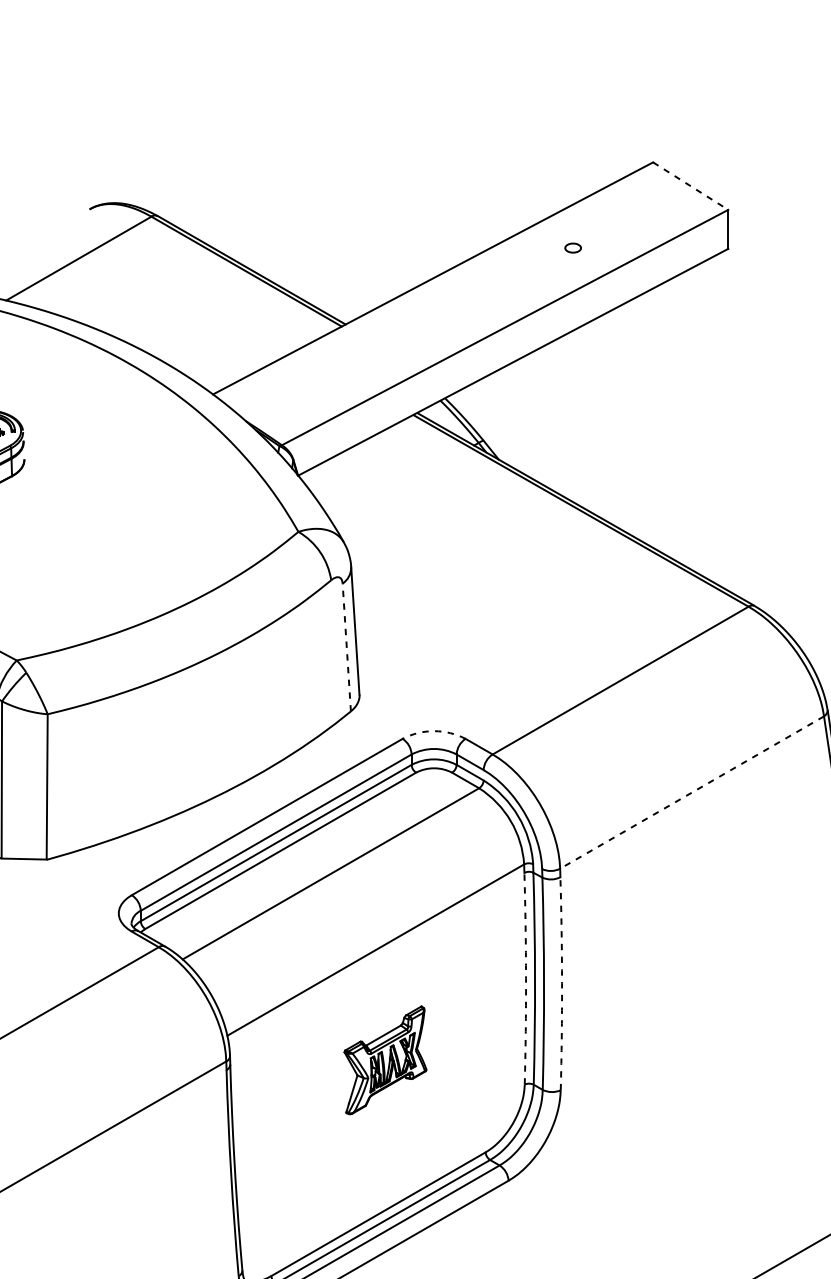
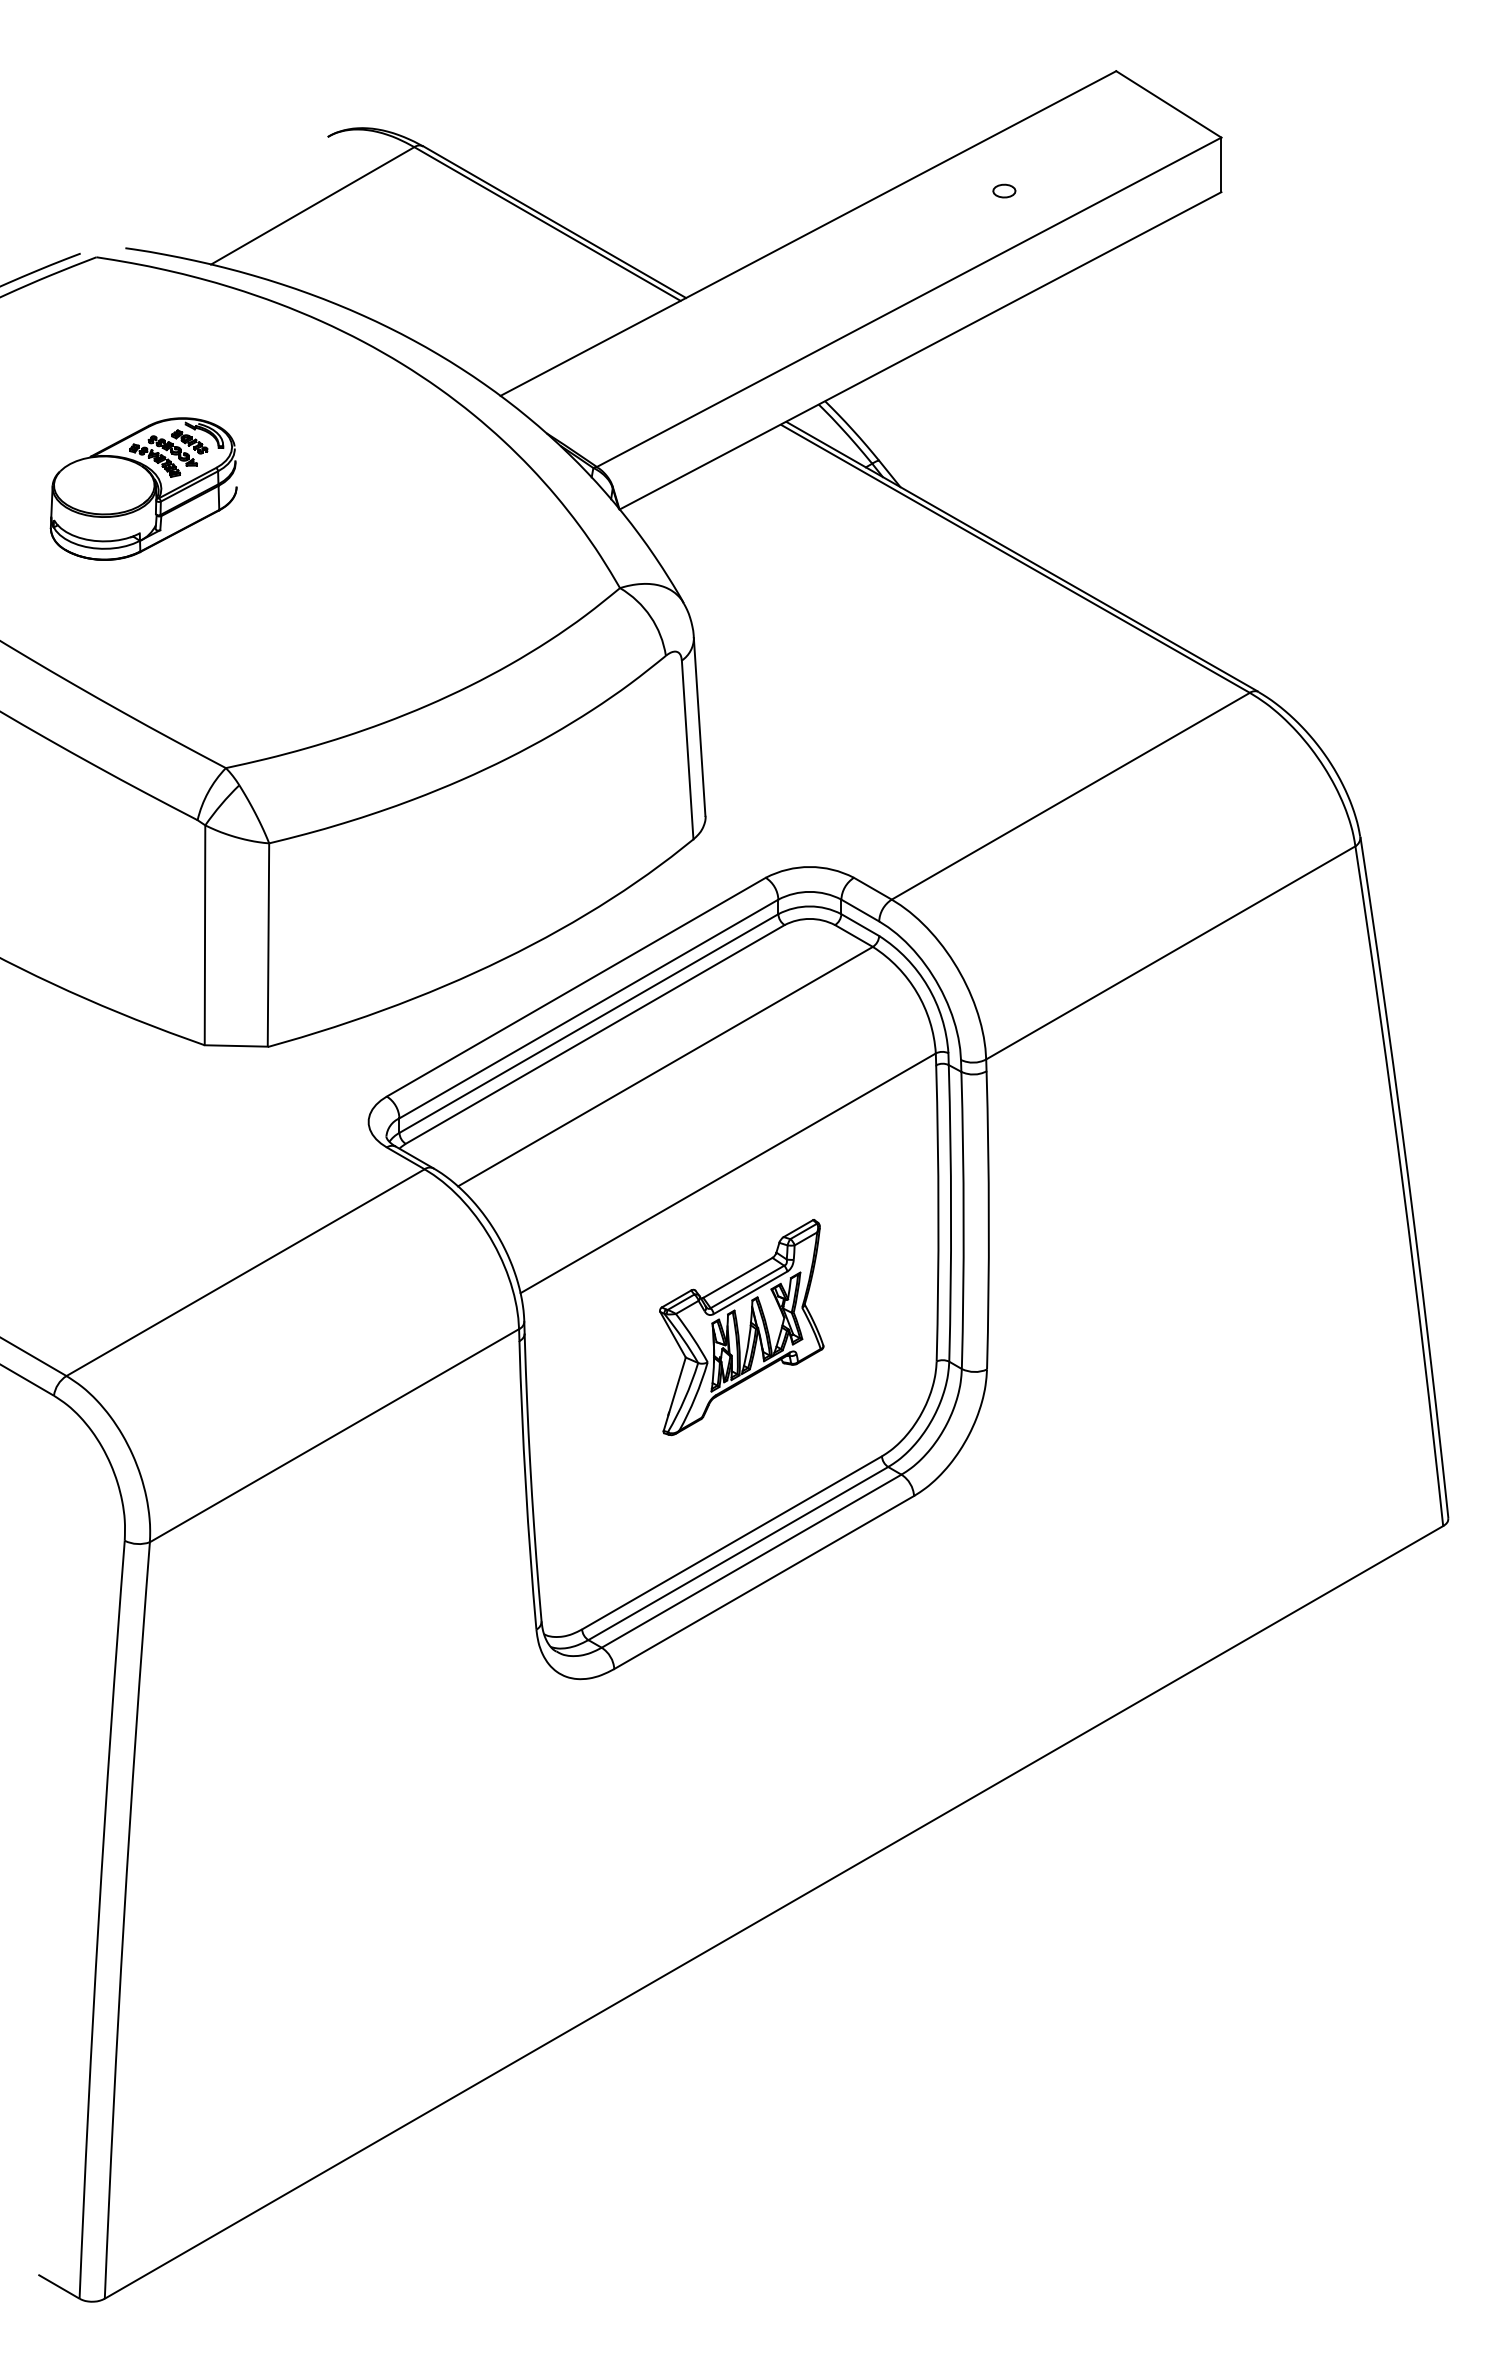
line: (691, 186) -> (1169, 104), dashed -> solid
line: (346, 647) -> (687, 749), dashed -> solid
arc: (433, 731) -> (809, 867), dashed -> solid
line: (691, 792) -> (1170, 953), dashed -> solid
arc: (526, 978) -> (938, 1213), dashed -> solid
arc: (561, 983) -> (988, 1220), dashed -> solid
part: (385, 1060) -> (741, 1327), size x1.43

